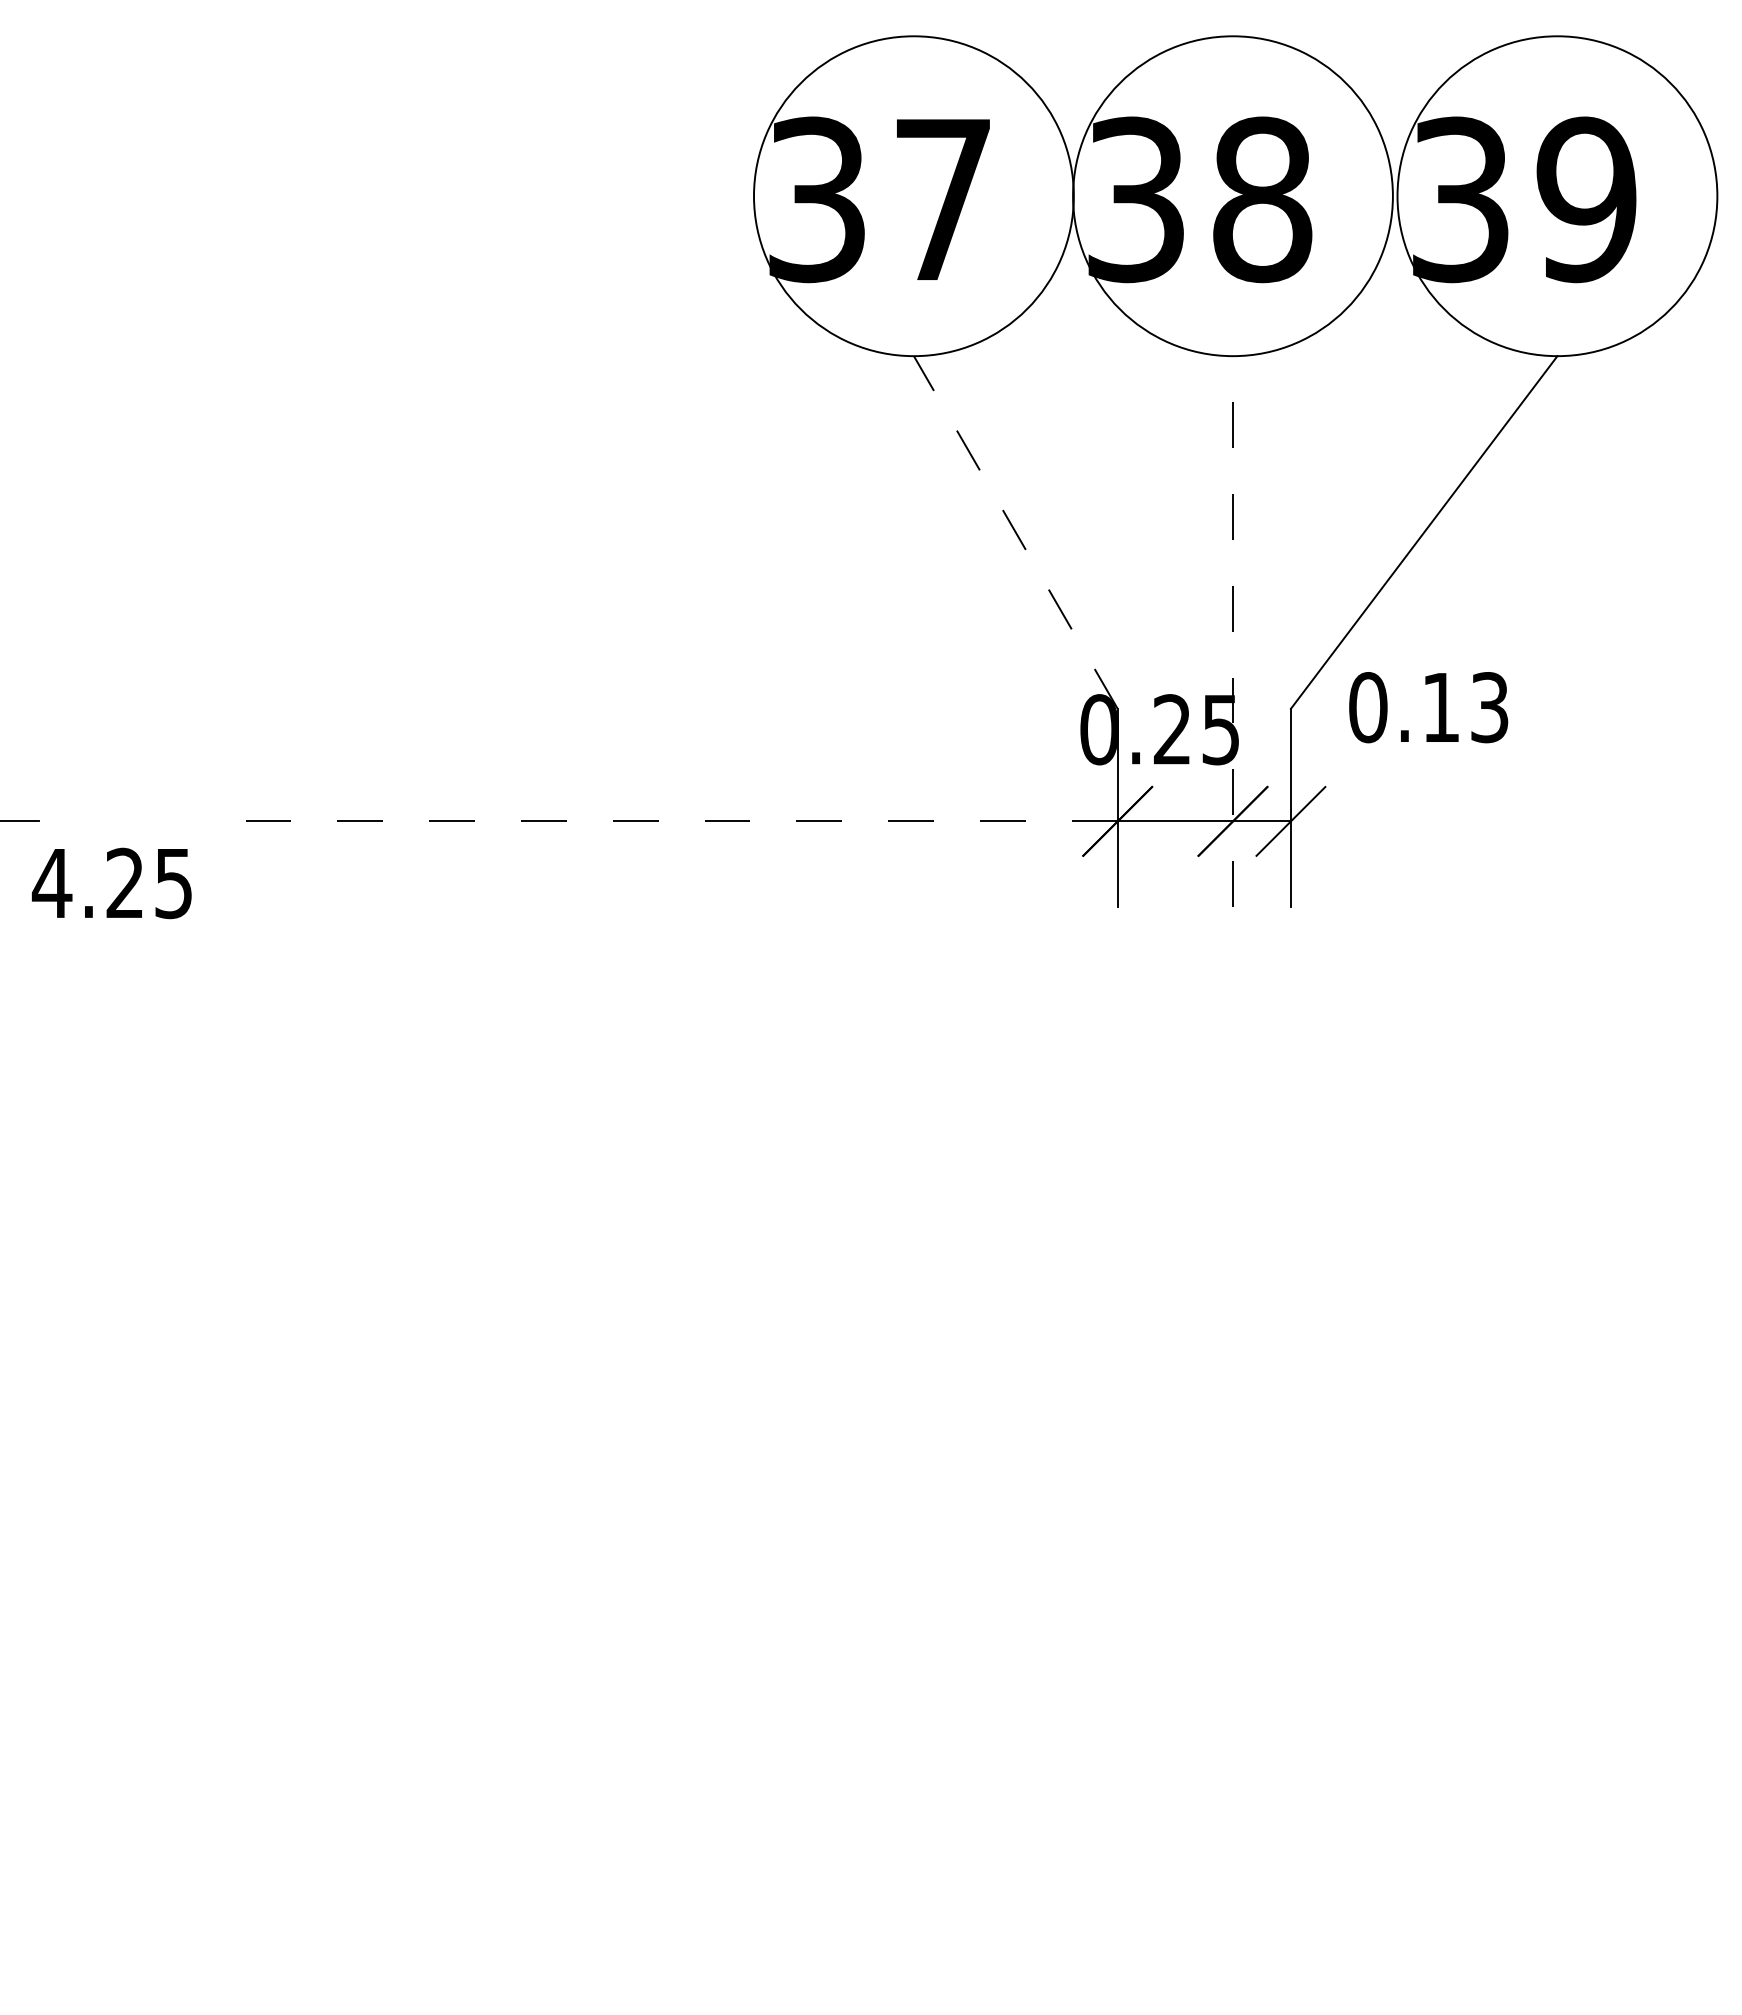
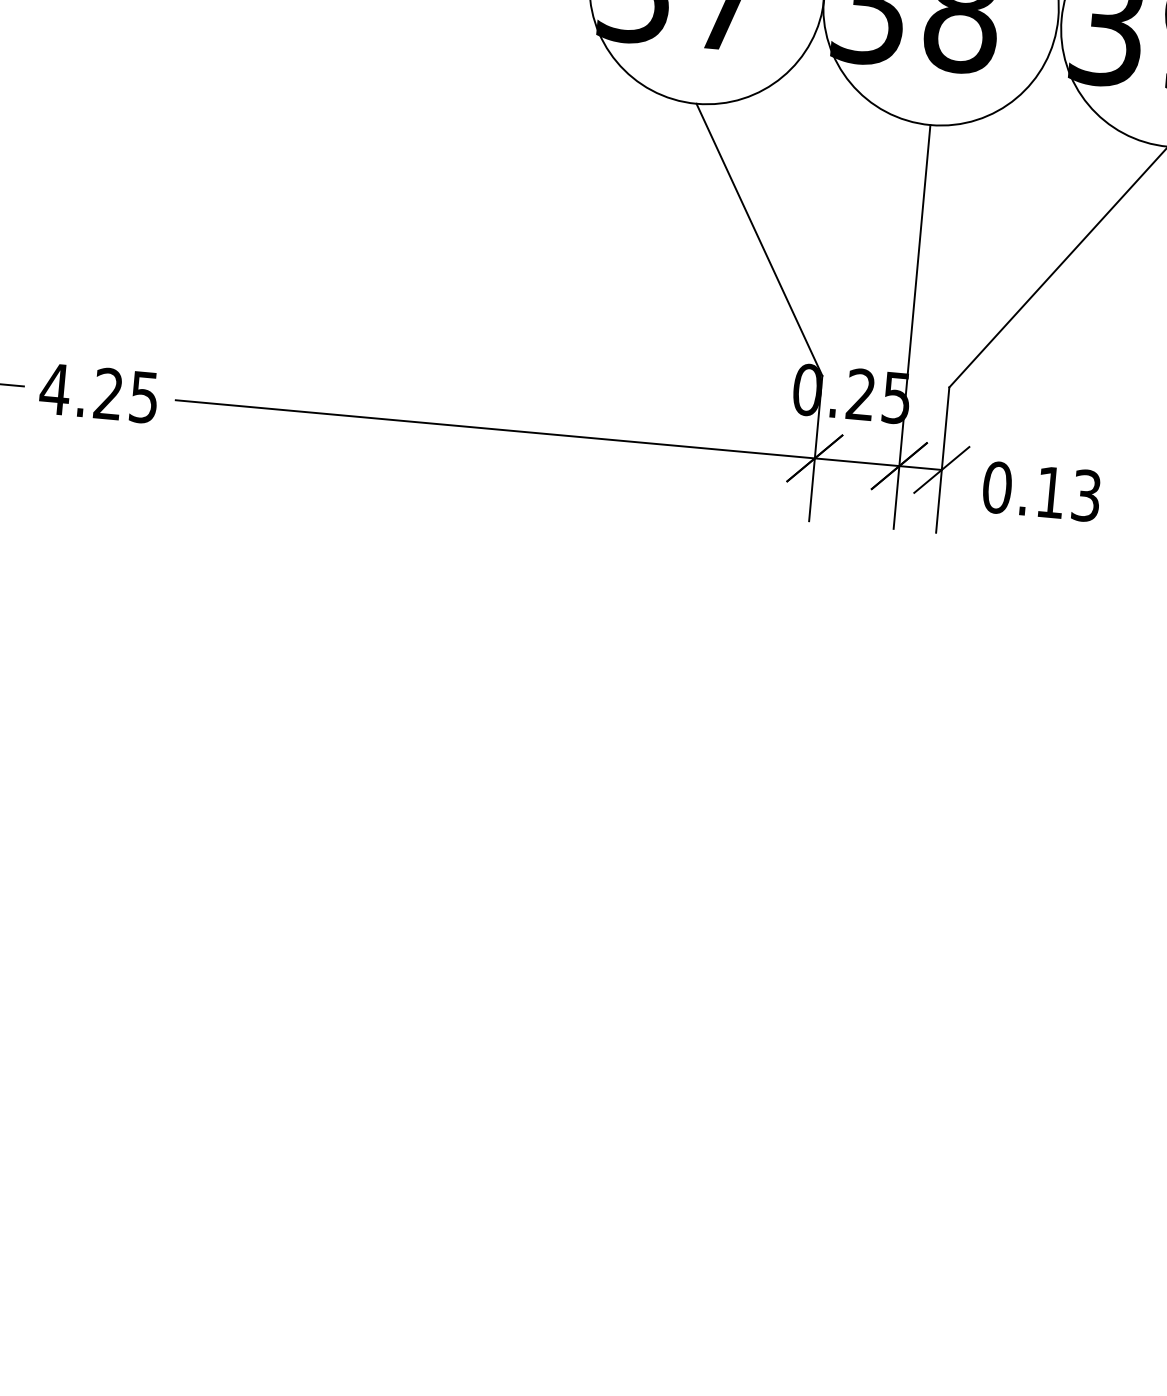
line: (1015, 532) -> (759, 239), dashed -> solid
line: (1233, 631) -> (912, 326), dashed -> solid
text: (1428, 707) -> (1041, 491), moved
line: (681, 821) -> (495, 429), dashed -> solid
text: (111, 883) -> (98, 393), moved

